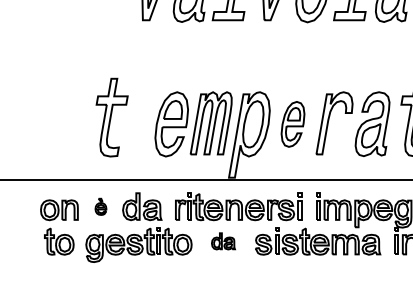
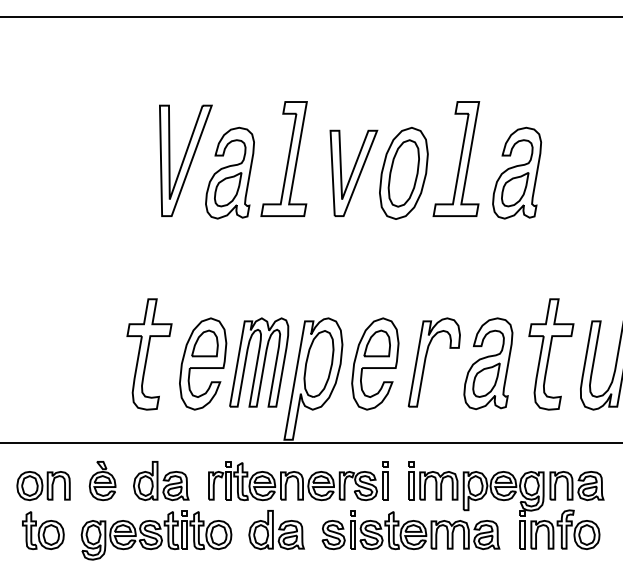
part: (112, 117) -> (149, 354), moved
part: (293, 124) -> (375, 363), size x1.43
part: (100, 207) -> (102, 481), size x1.67
part: (223, 241) -> (276, 530), size x1.67

